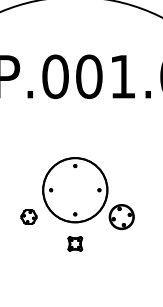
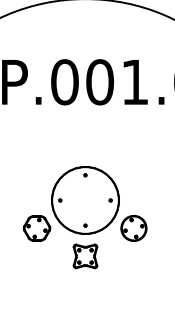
part: (29, 217) -> (37, 228), size x1.67
part: (75, 243) -> (85, 256), size x1.67

